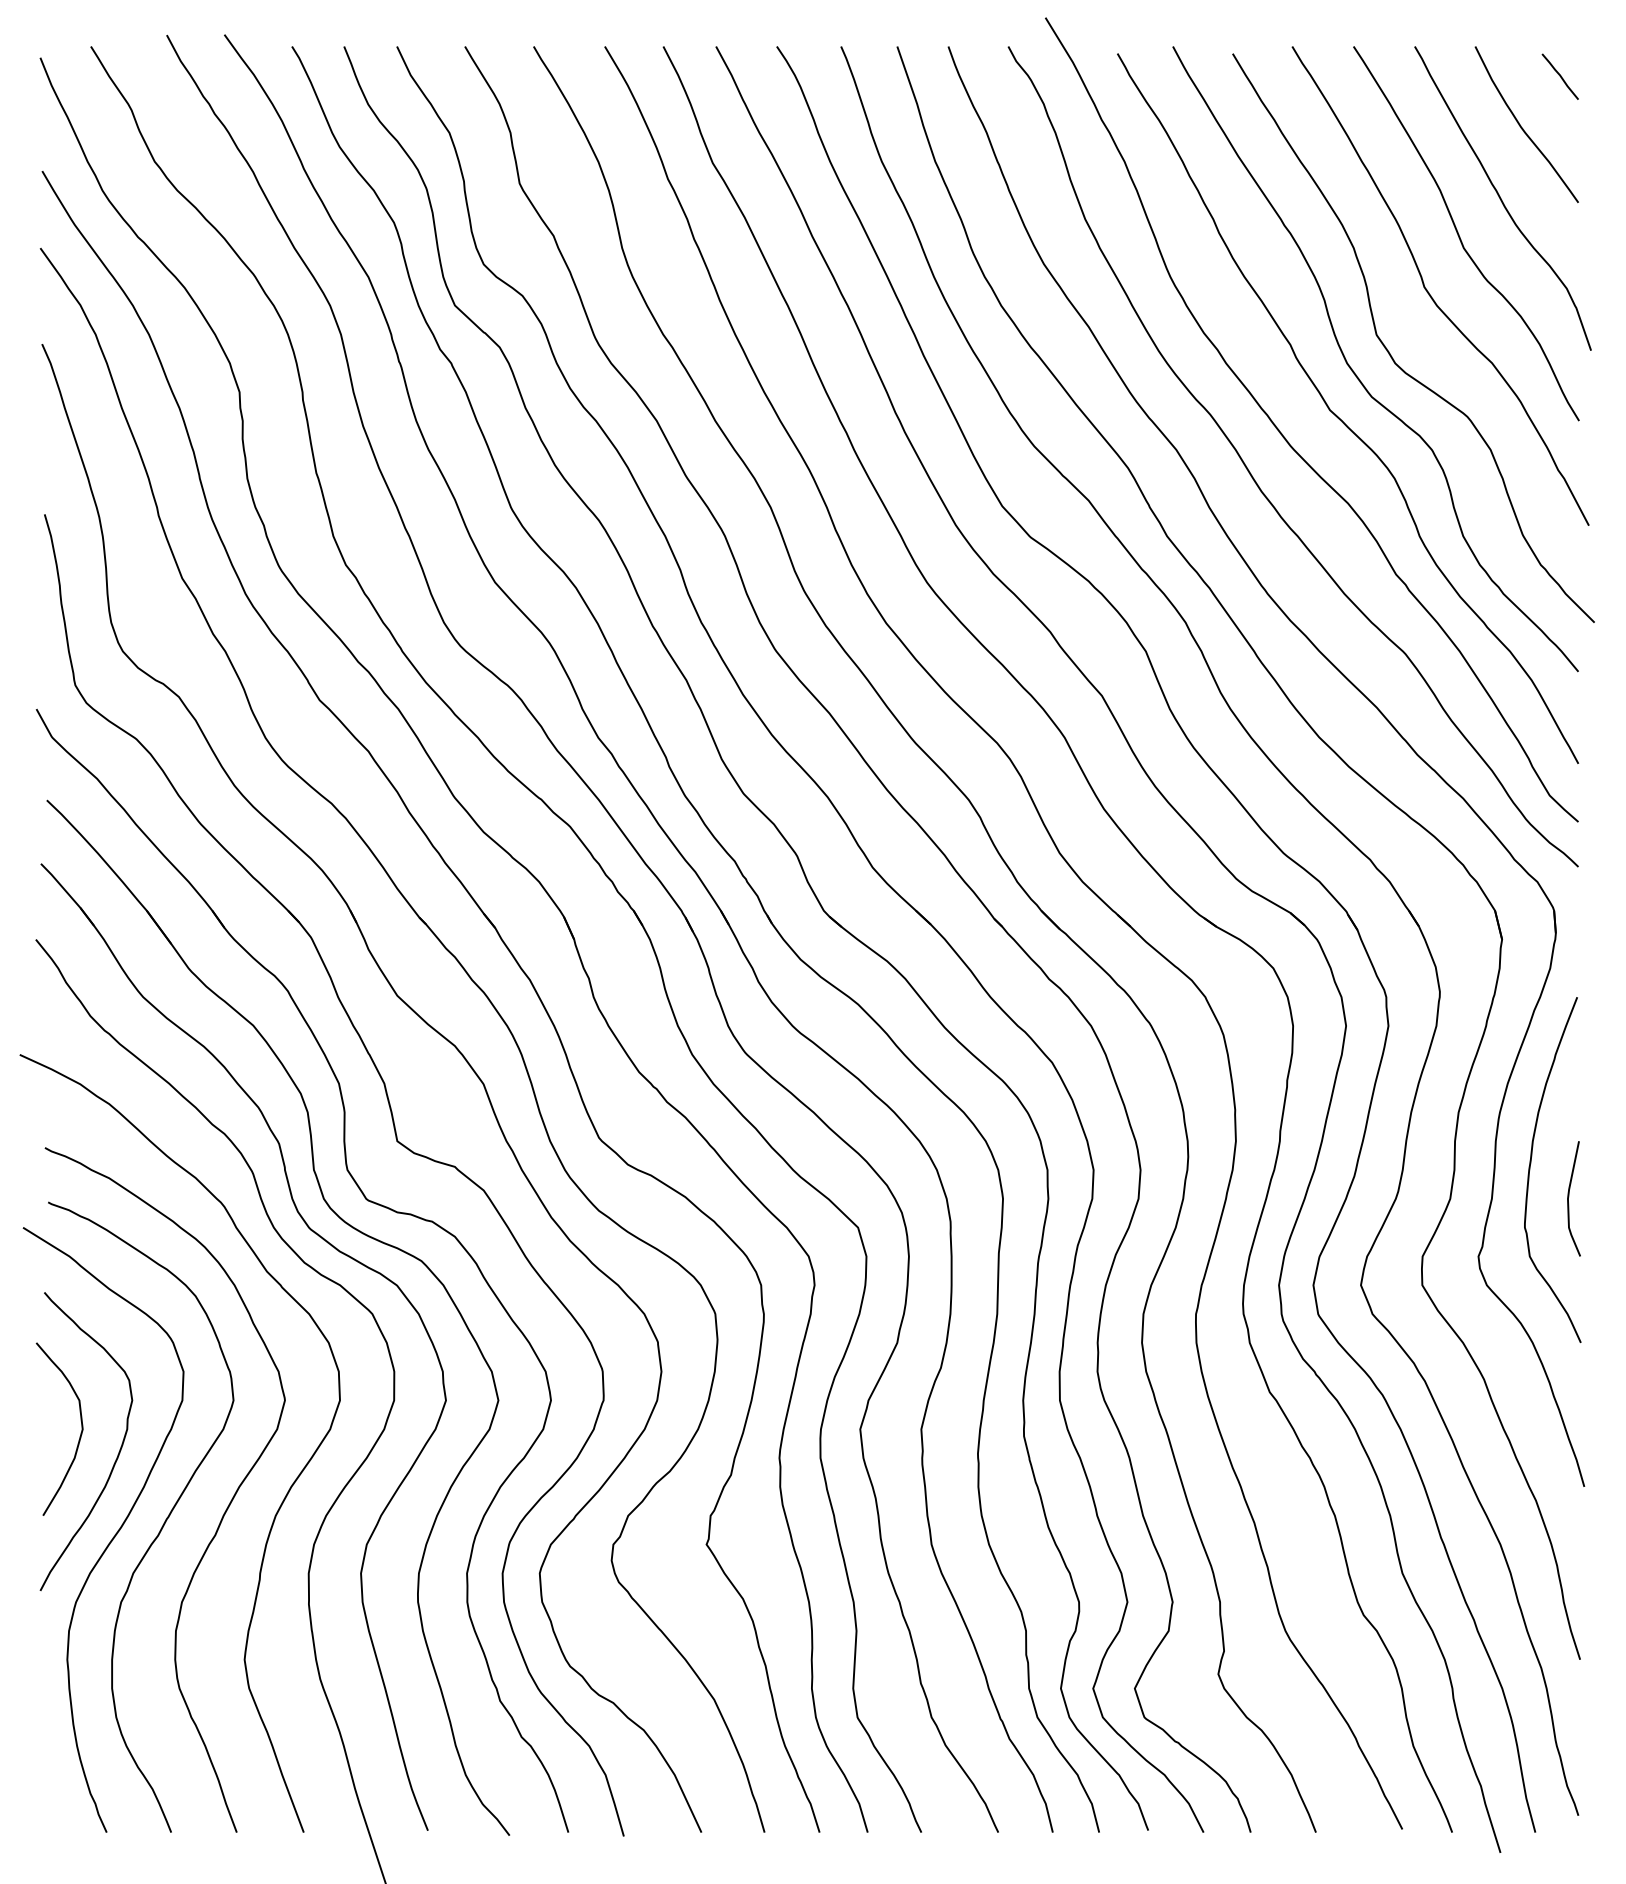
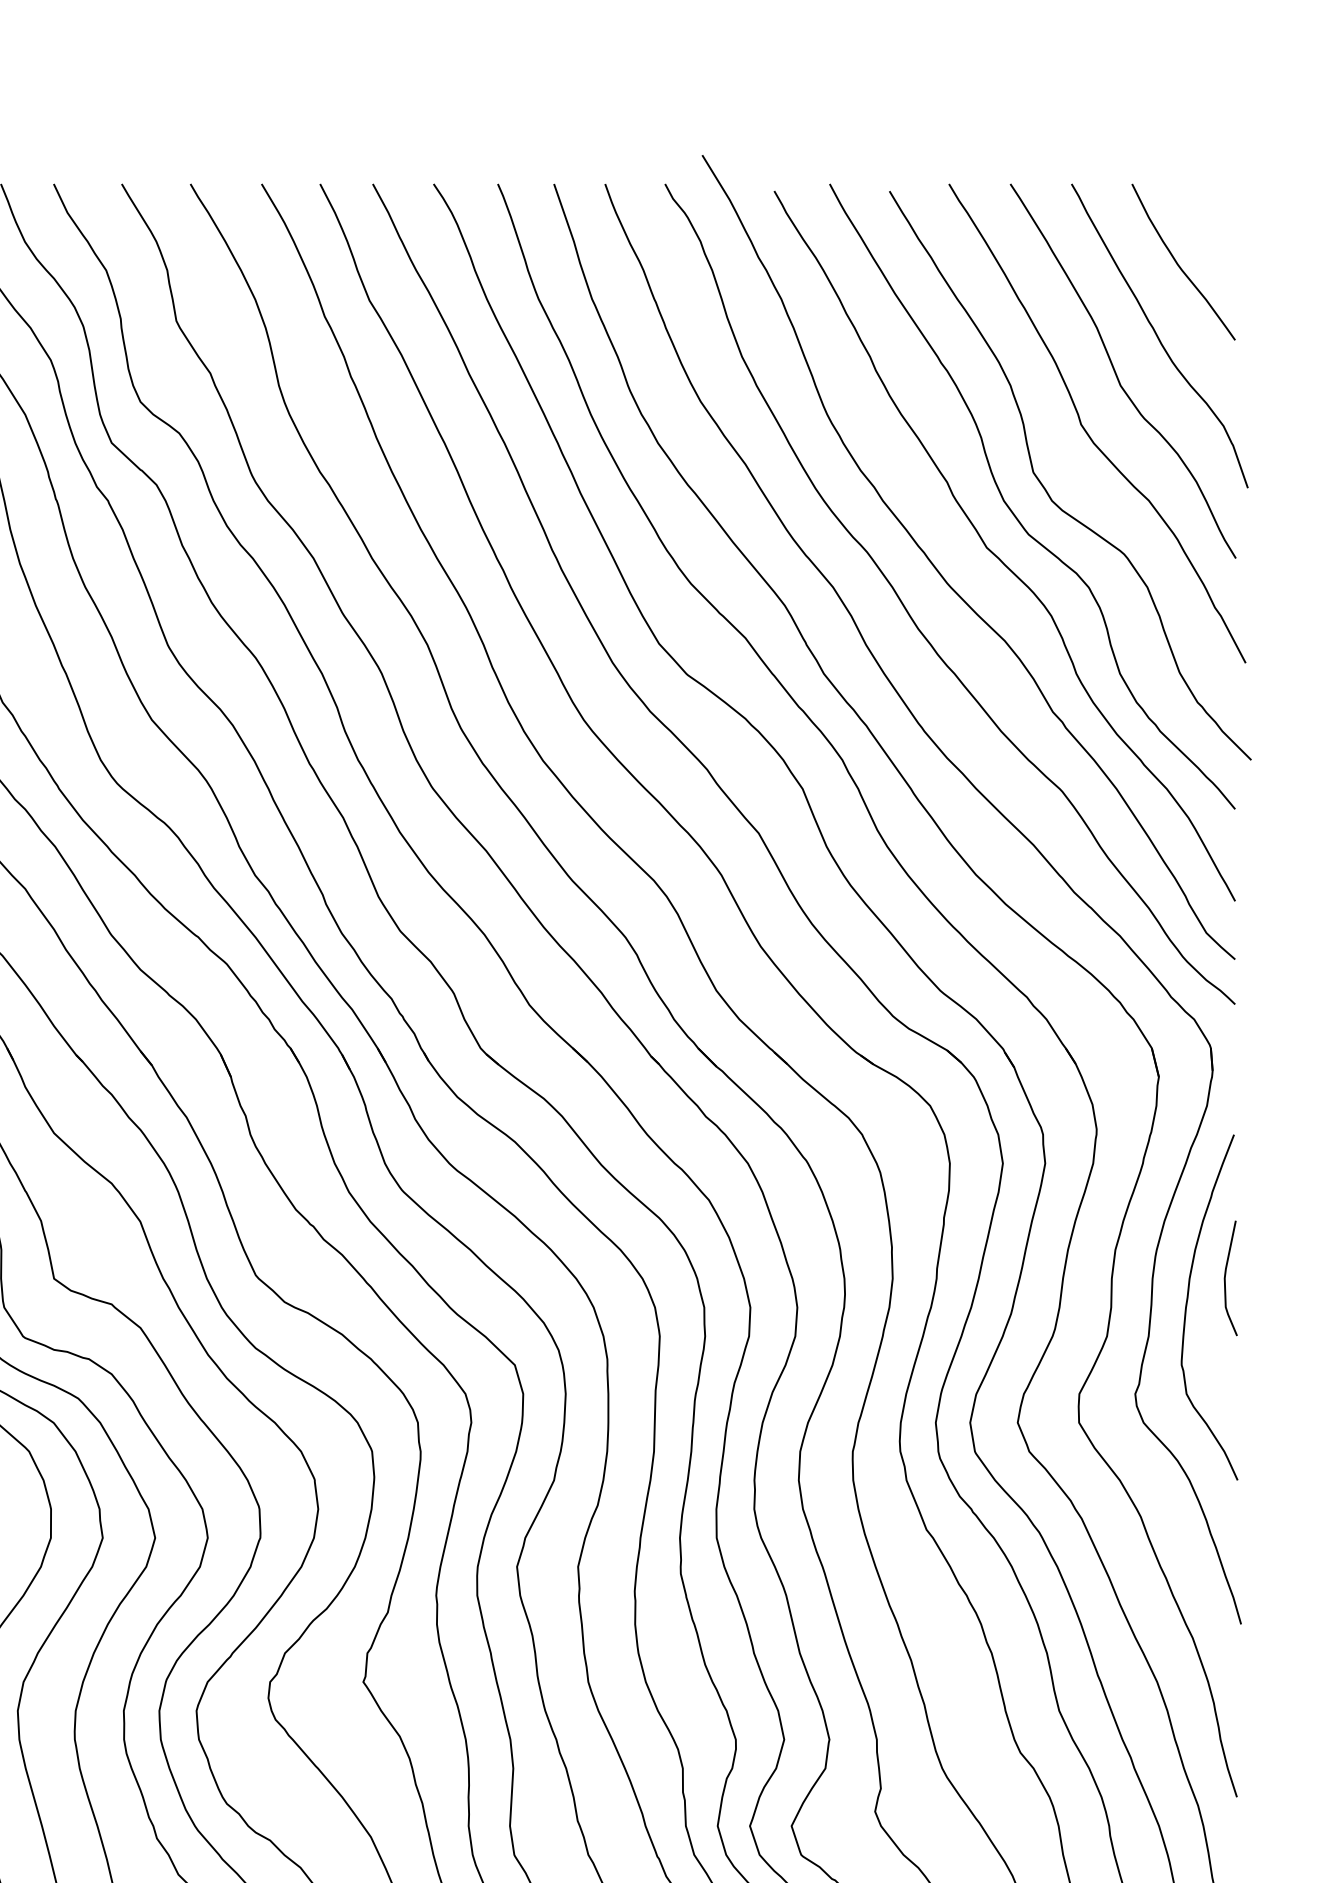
line: (1559, 76) -> (1216, 213), removed
curve: (1569, 1196) -> (1226, 1275), moved

